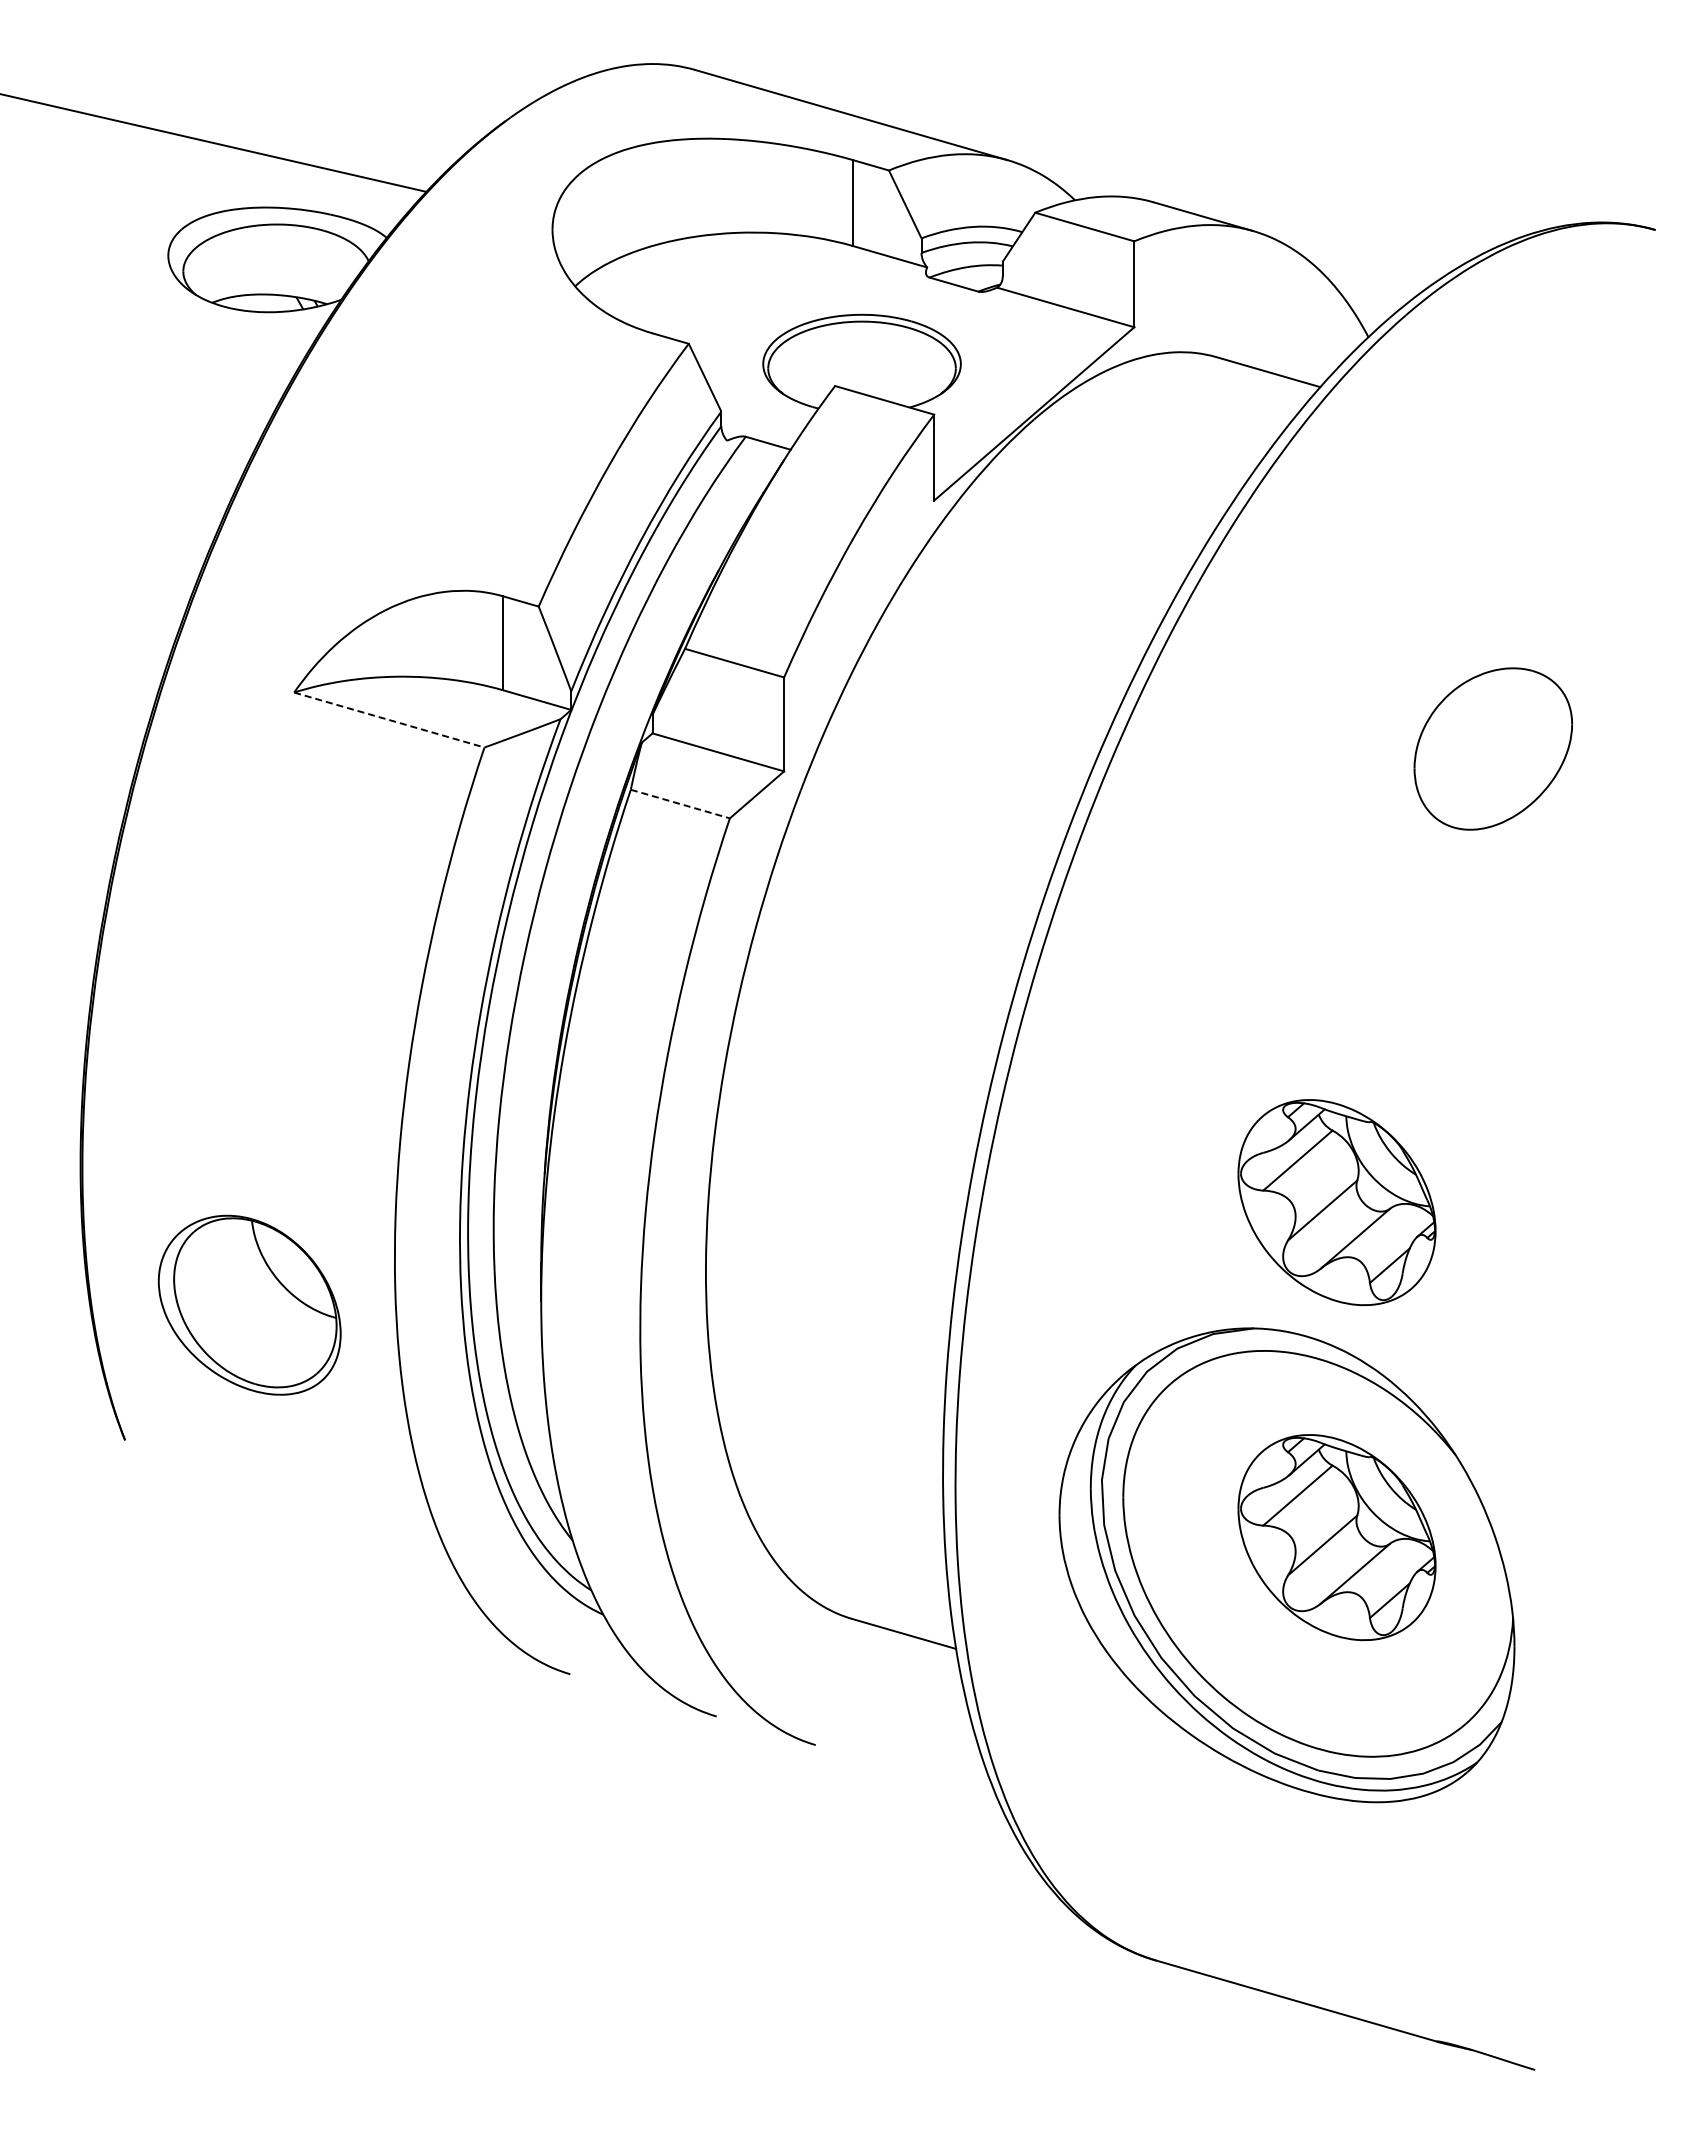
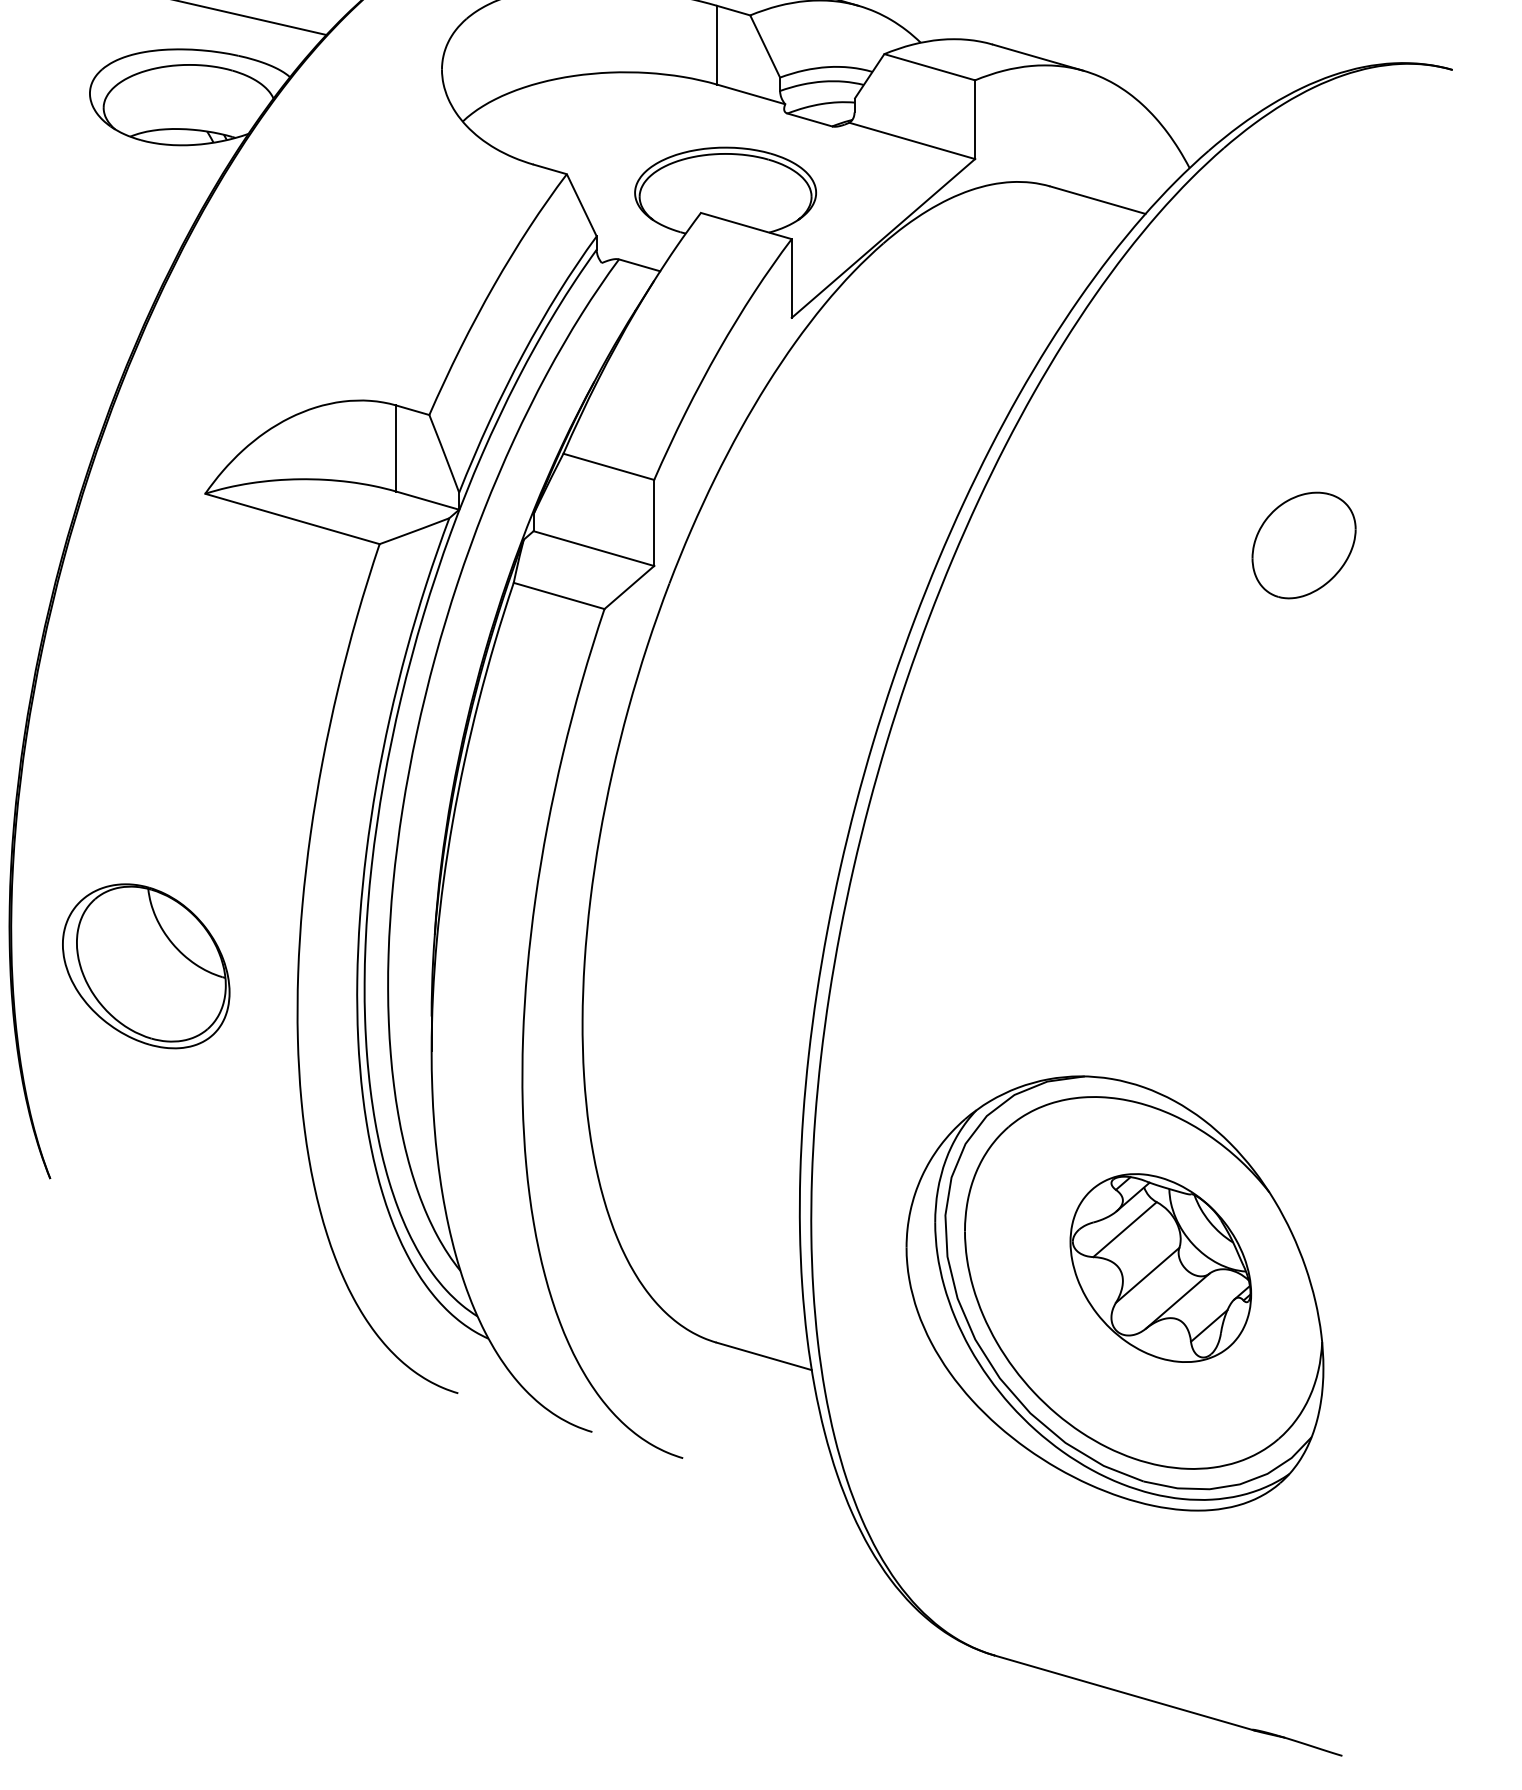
line: (389, 720) -> (292, 519), dashed -> solid
part: (1493, 748) -> (1304, 545), size x0.71
line: (680, 804) -> (559, 596), dashed -> solid
part: (1336, 1202) -> (1160, 961), removed
part: (249, 1304) -> (146, 965), moved

